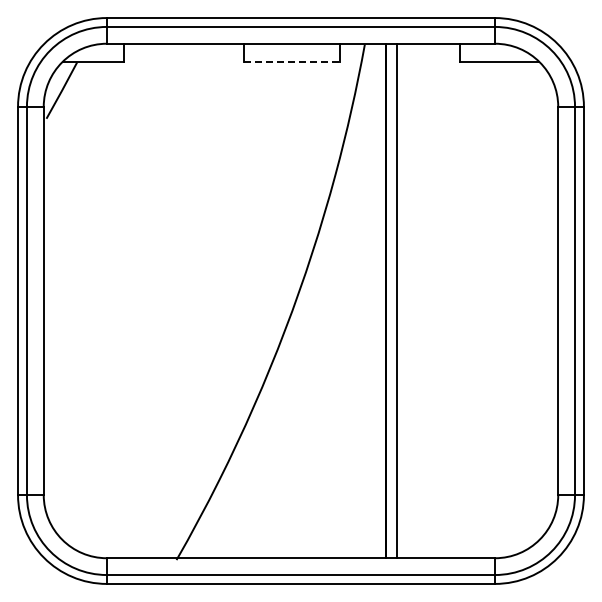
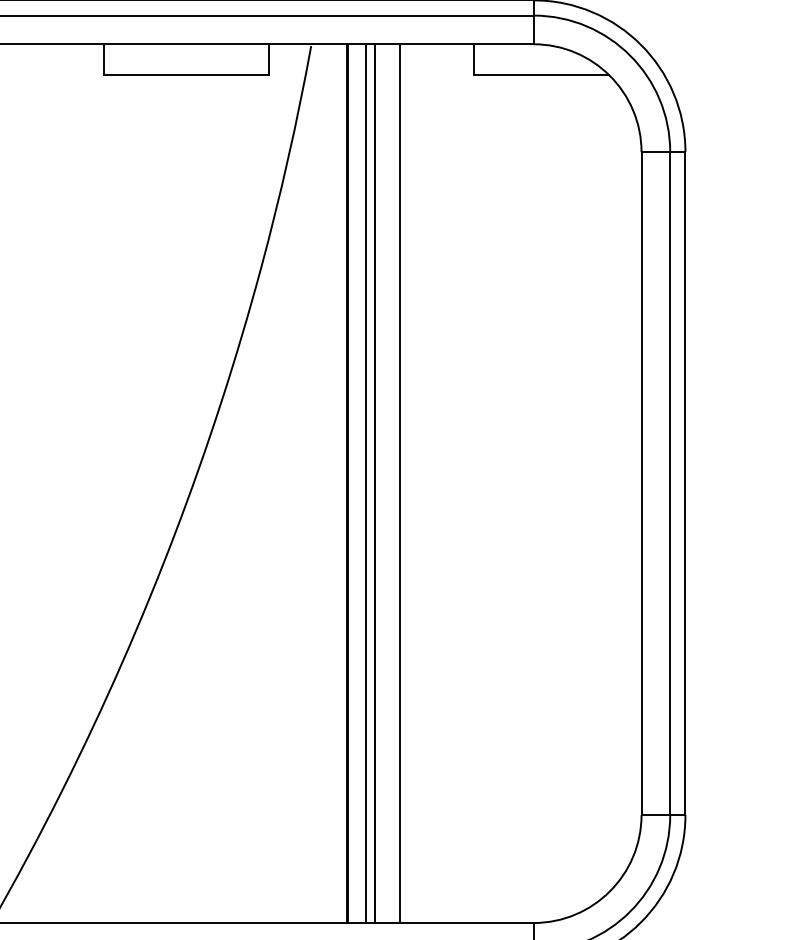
line: (292, 61) -> (187, 74), dashed -> solid
line: (402, 300) -> (375, 482), added
line: (416, 300) -> (399, 482), added

